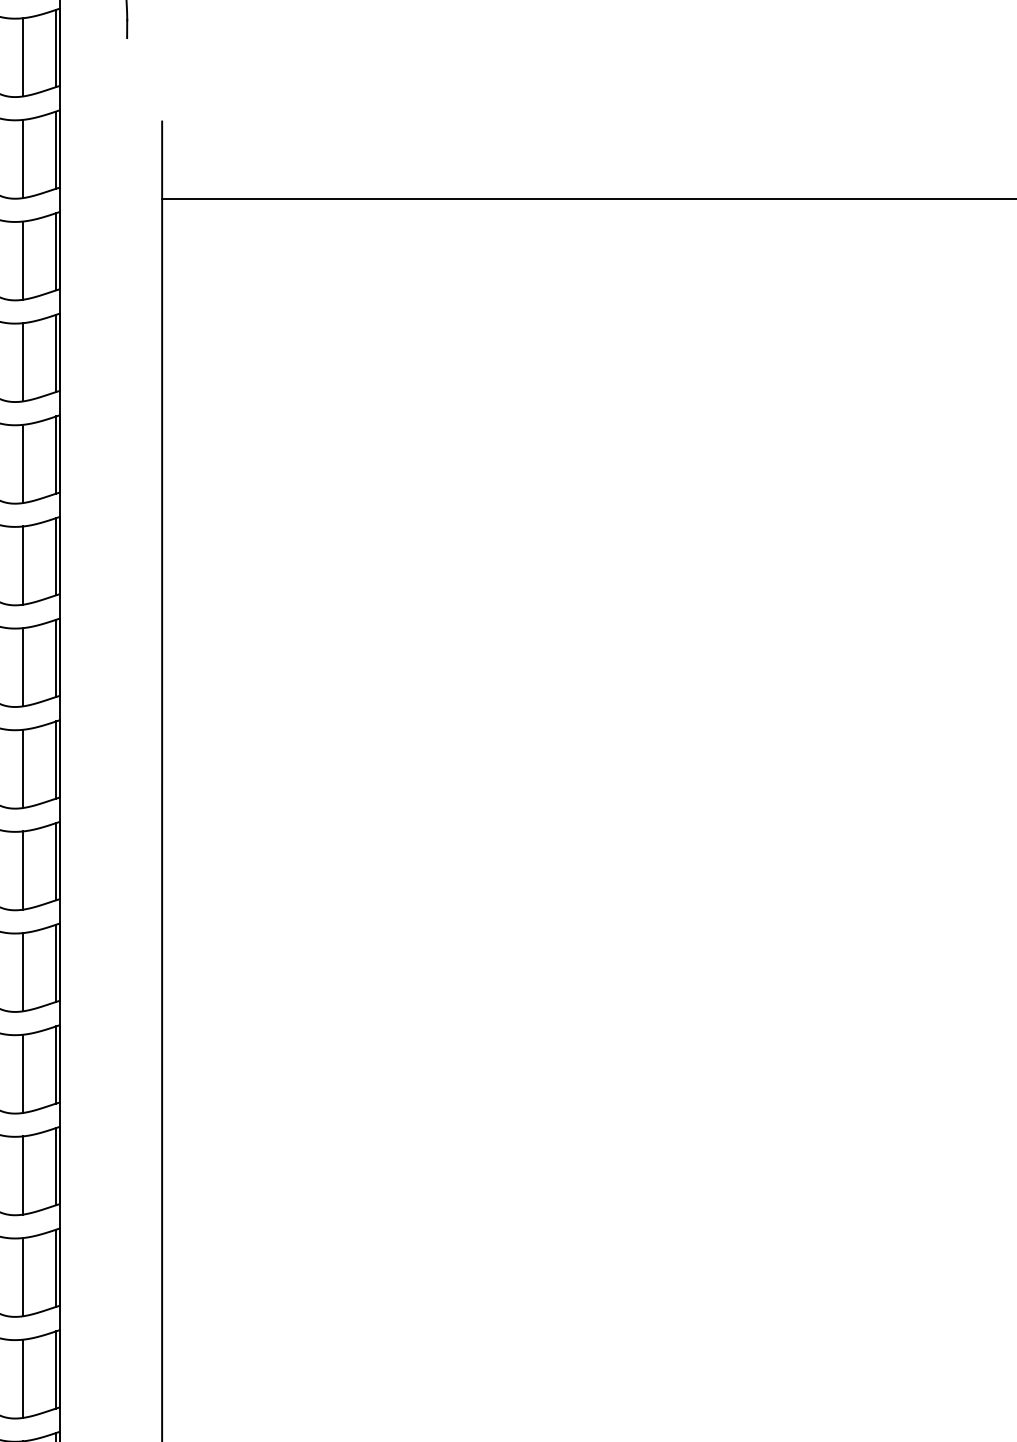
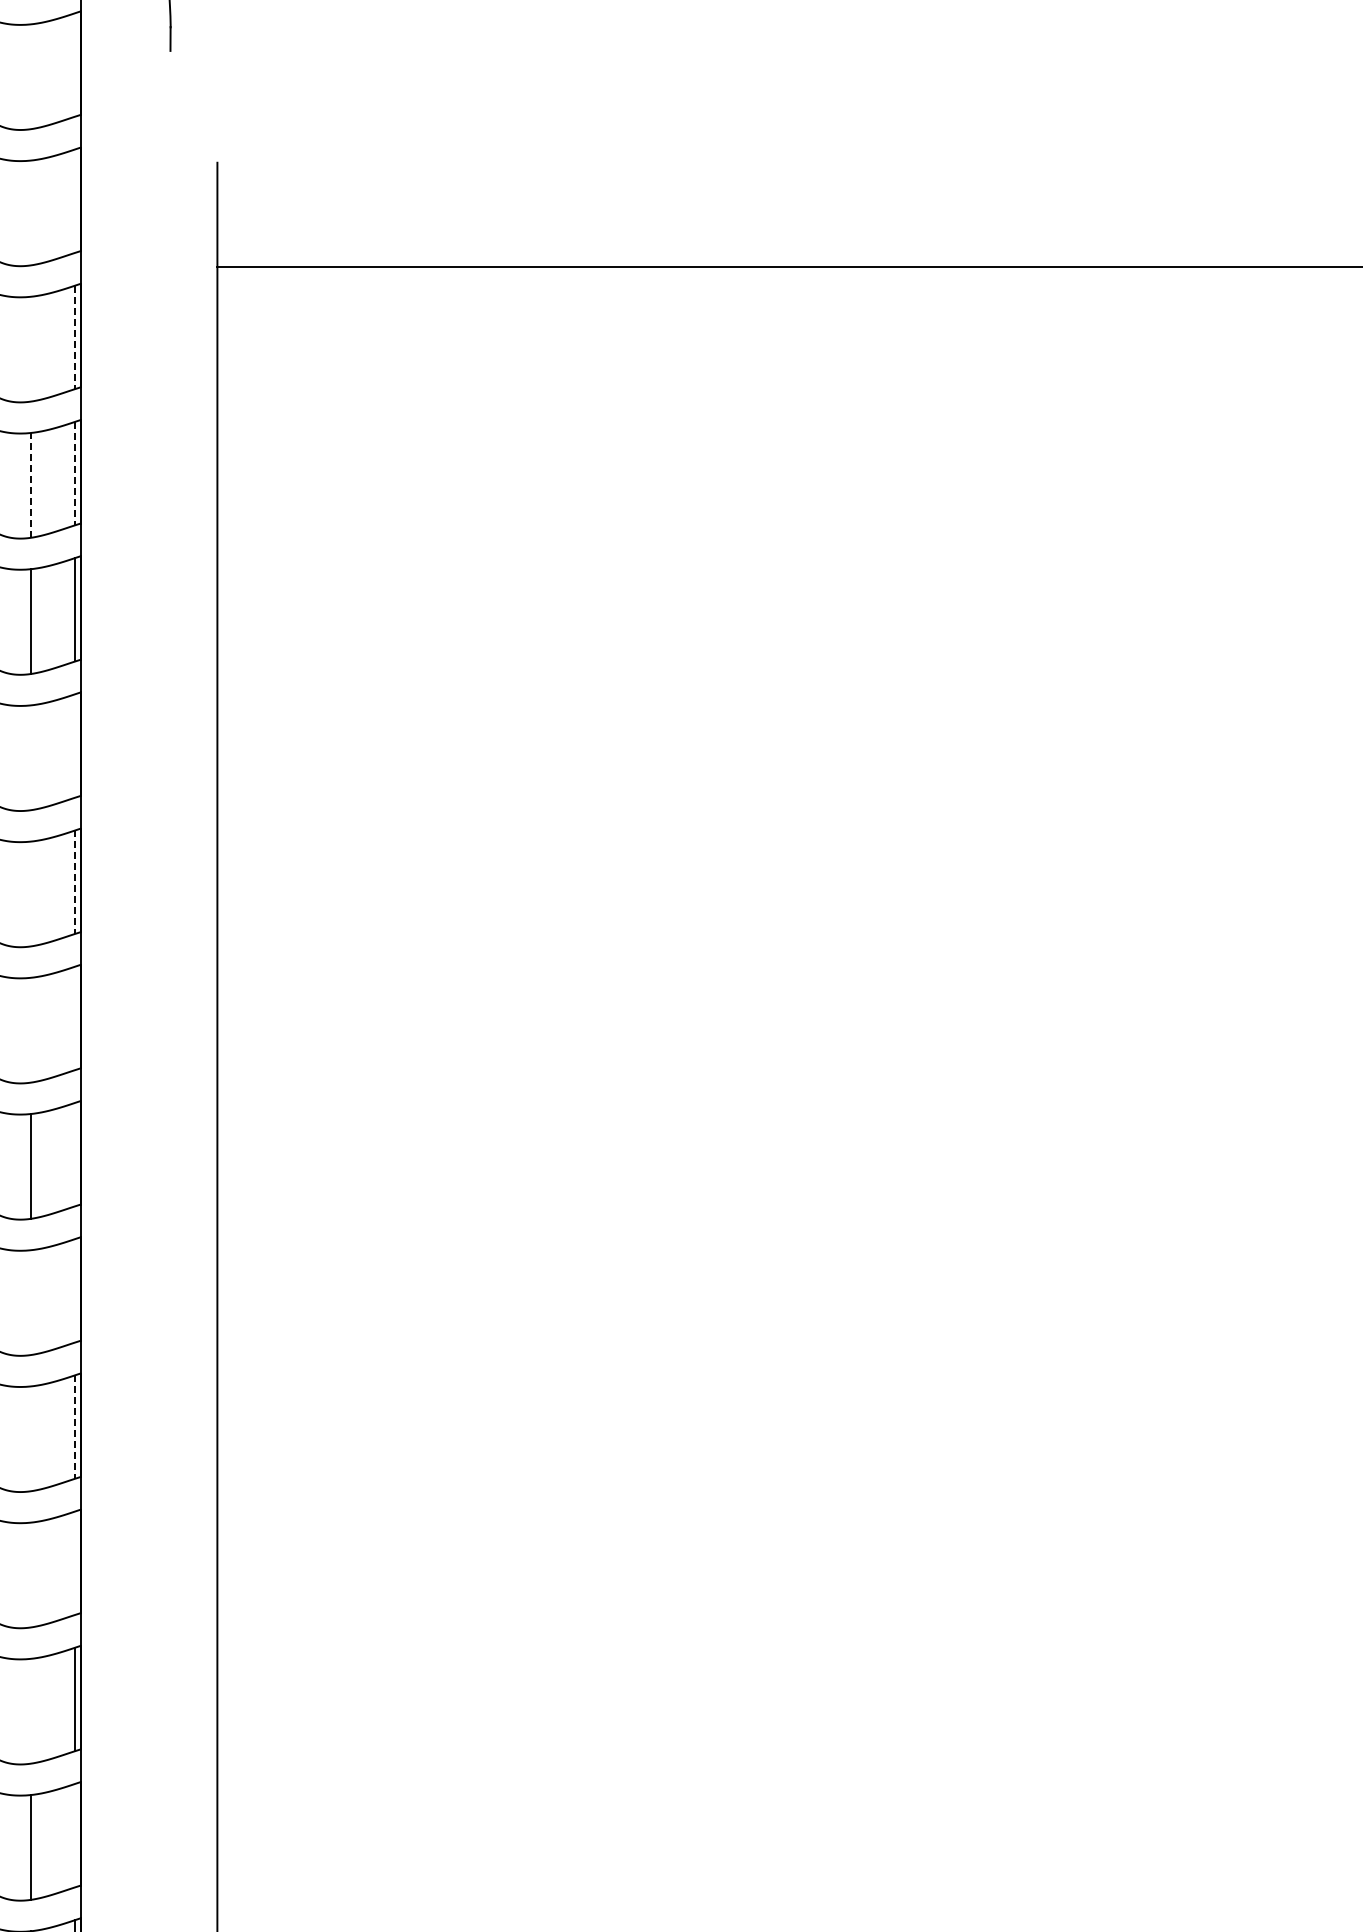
line: (56, 48) -> (75, 64), removed
line: (23, 57) -> (31, 76), removed
line: (56, 149) -> (75, 200), removed
line: (23, 158) -> (31, 212), removed
line: (56, 251) -> (75, 337), solid -> dashed
line: (23, 260) -> (31, 348), removed
line: (56, 353) -> (75, 473), solid -> dashed
line: (23, 361) -> (31, 484), solid -> dashed
line: (56, 556) -> (75, 745), removed
line: (23, 565) -> (31, 757), removed
line: (56, 658) -> (75, 882), solid -> dashed
line: (23, 666) -> (31, 893), removed
line: (56, 760) -> (75, 1018), removed
line: (23, 768) -> (31, 1029), removed
line: (56, 861) -> (75, 1154), removed
line: (56, 963) -> (75, 1290), removed
line: (23, 972) -> (31, 1302), removed
line: (56, 1064) -> (75, 1426), solid -> dashed
line: (23, 1073) -> (31, 1438), removed
line: (56, 1166) -> (75, 1562), removed
line: (23, 1175) -> (31, 1574), removed
line: (23, 1276) -> (31, 1710), removed
line: (56, 1369) -> (75, 1835), removed

